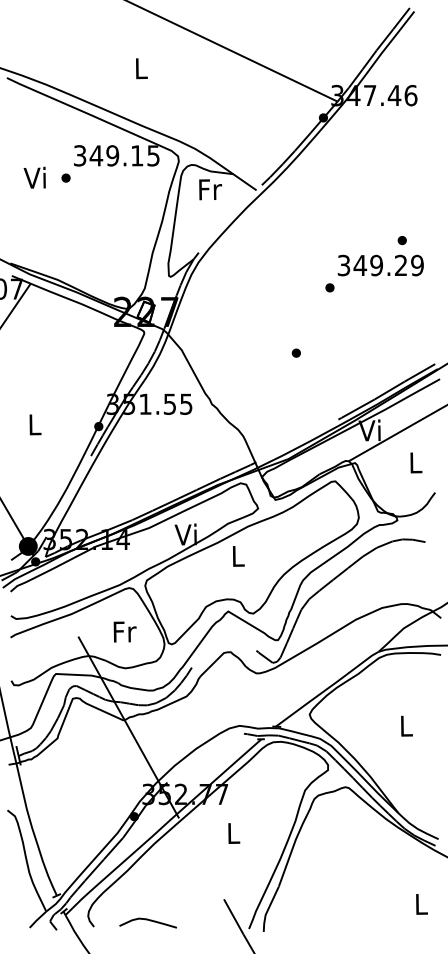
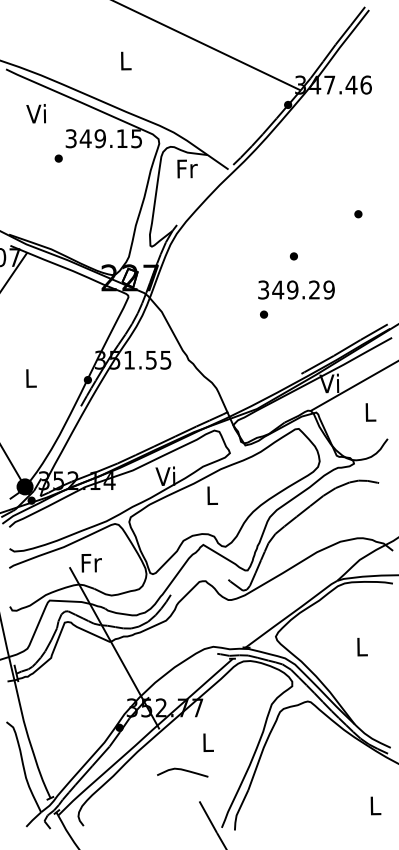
text: (34, 177) -> (35, 113), moved
text: (380, 265) -> (296, 289), moved
text: (124, 631) -> (91, 562), moved
curve: (147, 920) -> (182, 770), moved

